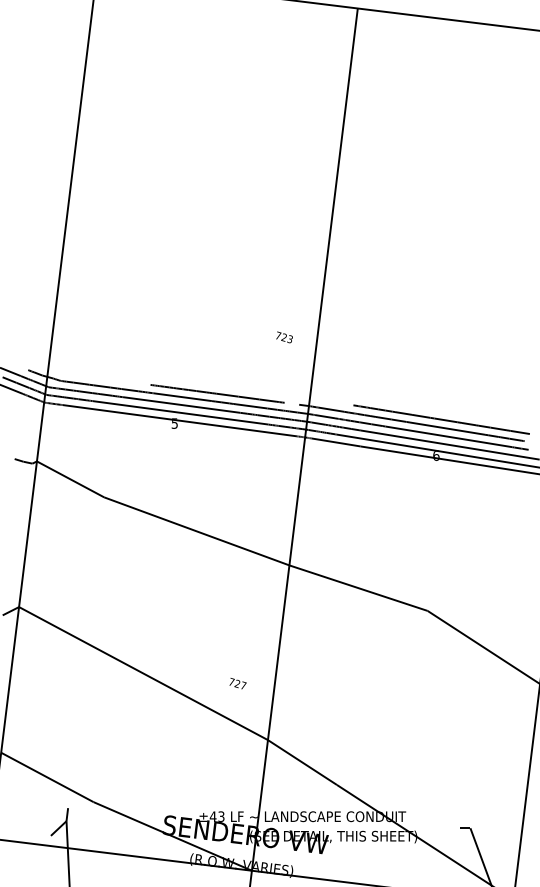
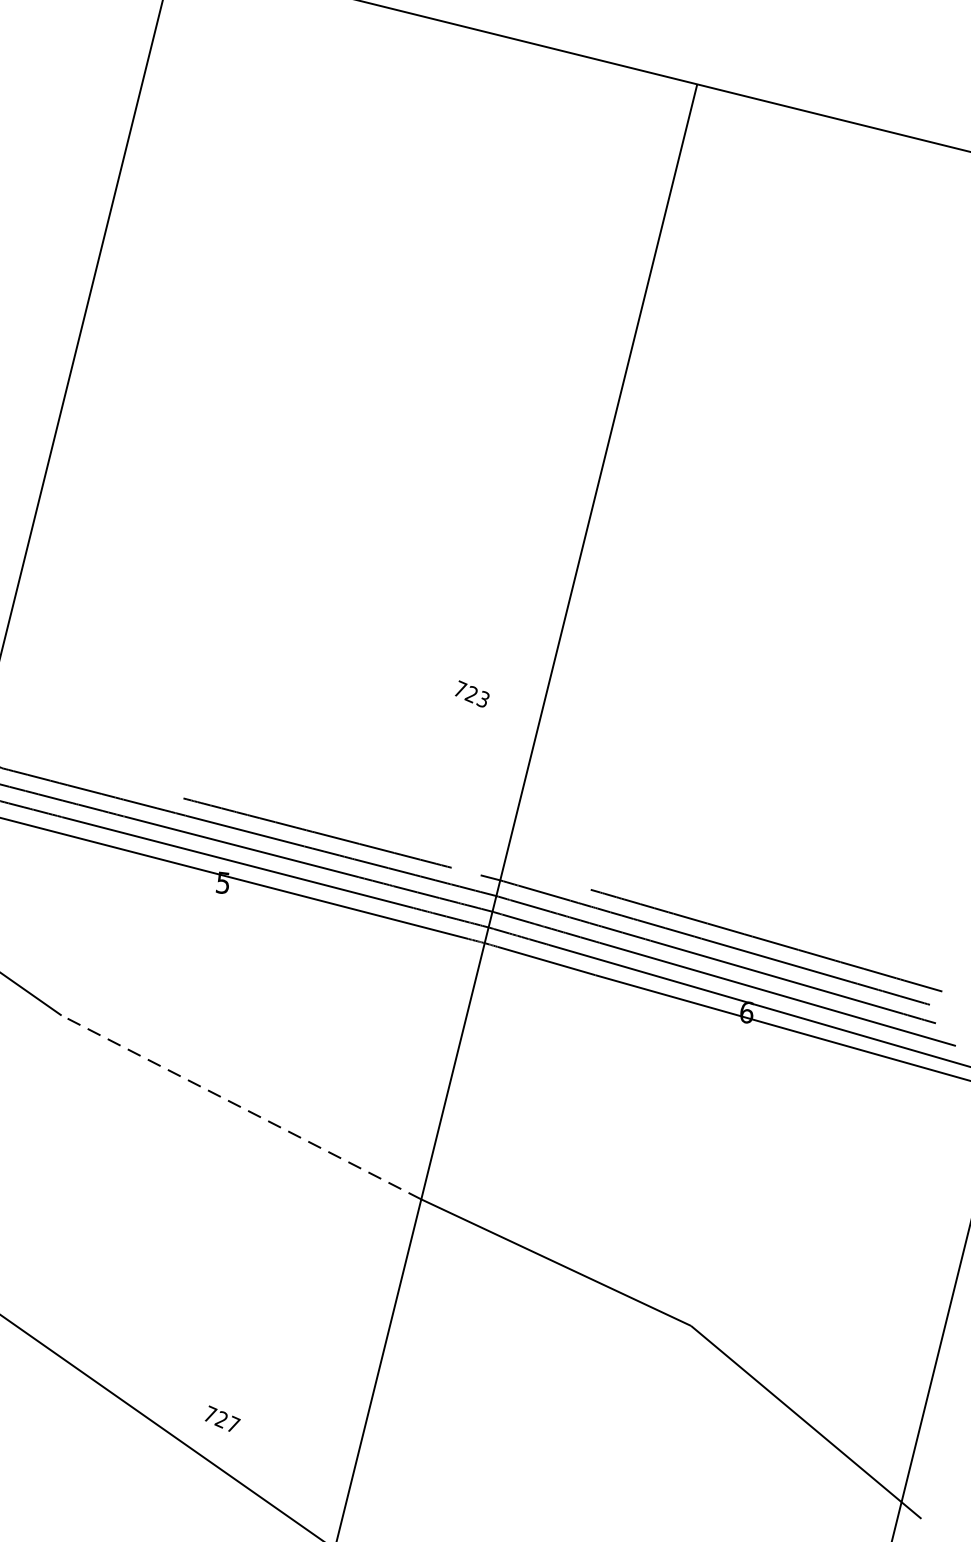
text: (284, 337) -> (472, 694), moved
line: (196, 531) -> (240, 1107), solid -> dashed
text: (237, 683) -> (221, 1418), moved

